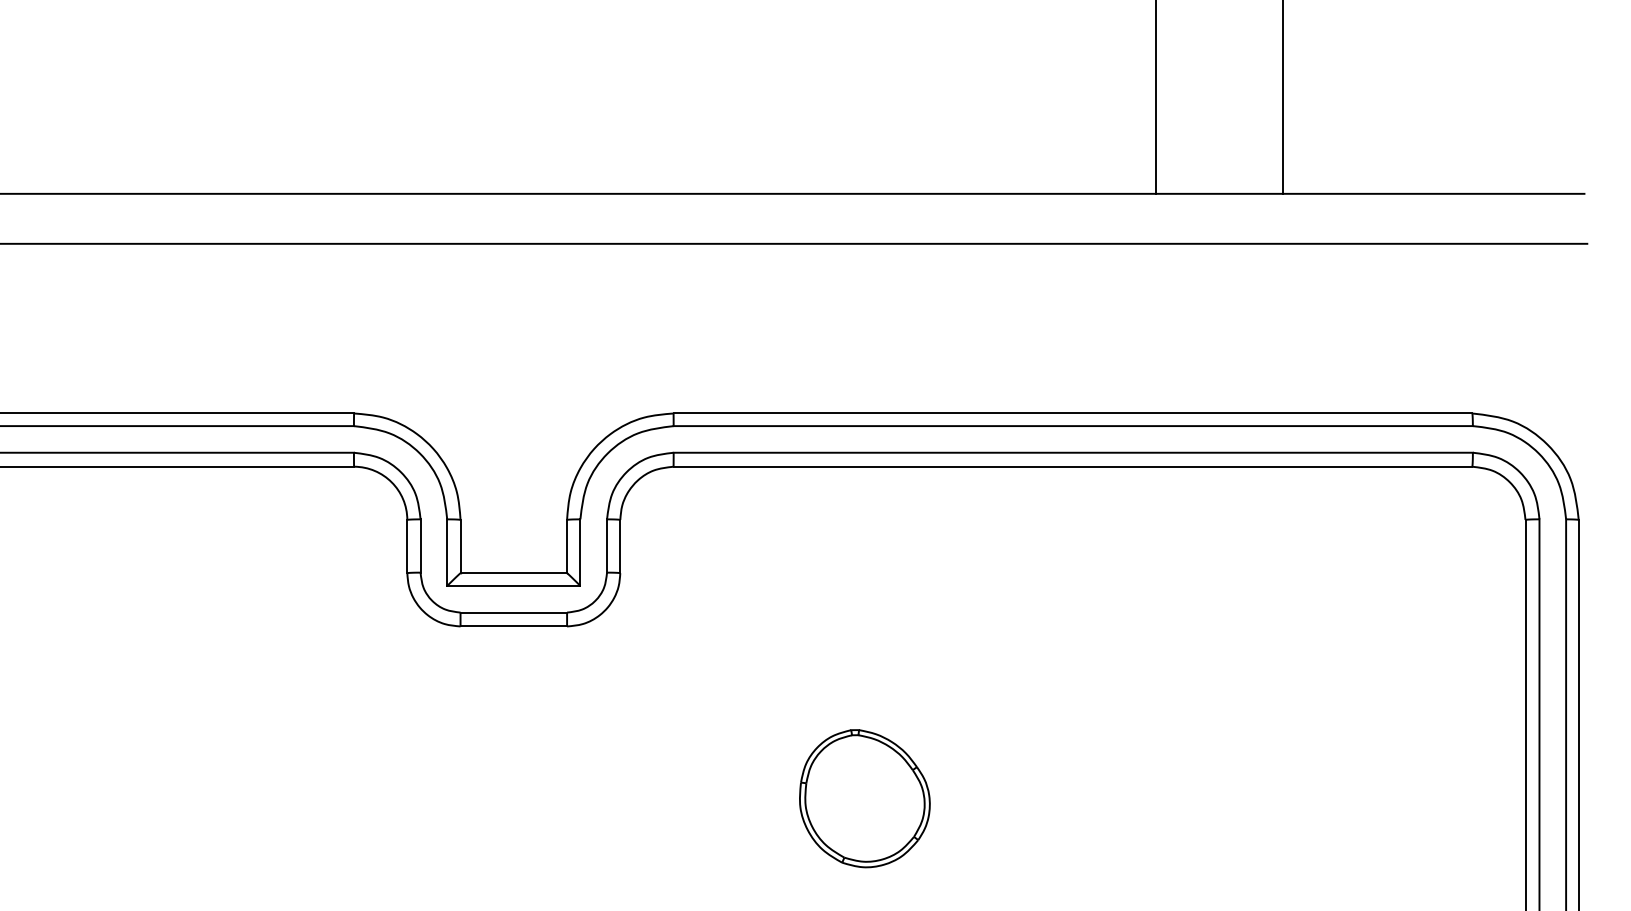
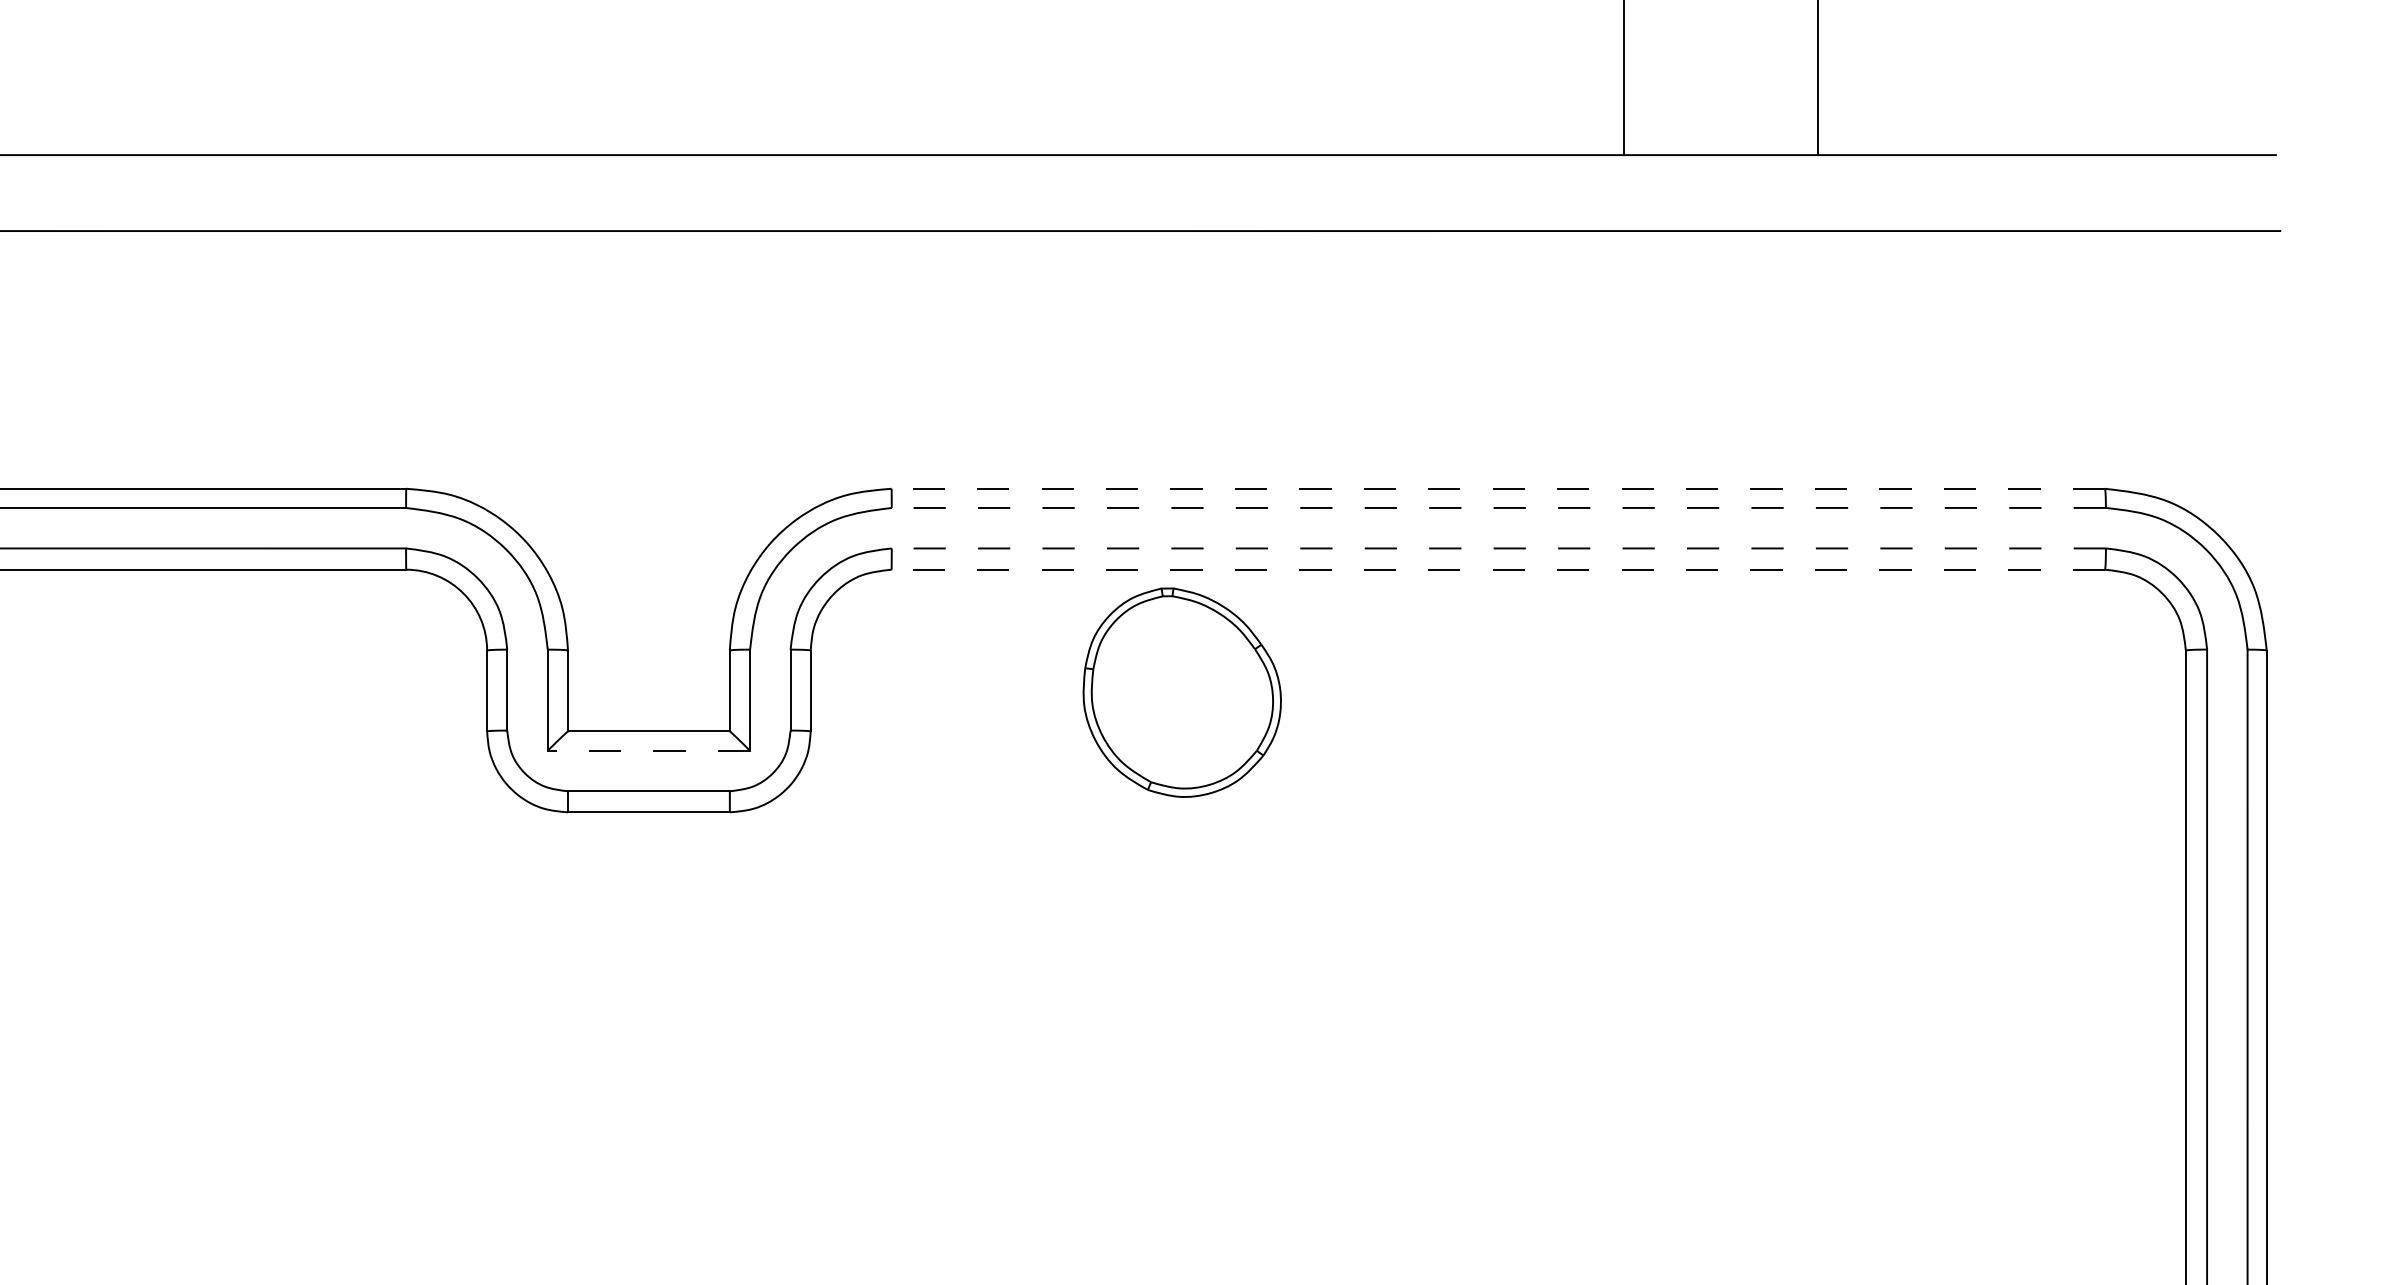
line: (1072, 413) -> (1497, 488), solid -> dashed
line: (1073, 426) -> (1499, 508), solid -> dashed
line: (1073, 452) -> (1499, 548), solid -> dashed
line: (1072, 466) -> (1497, 569), solid -> dashed
line: (513, 585) -> (648, 750), solid -> dashed
part: (864, 798) -> (1181, 692), moved

